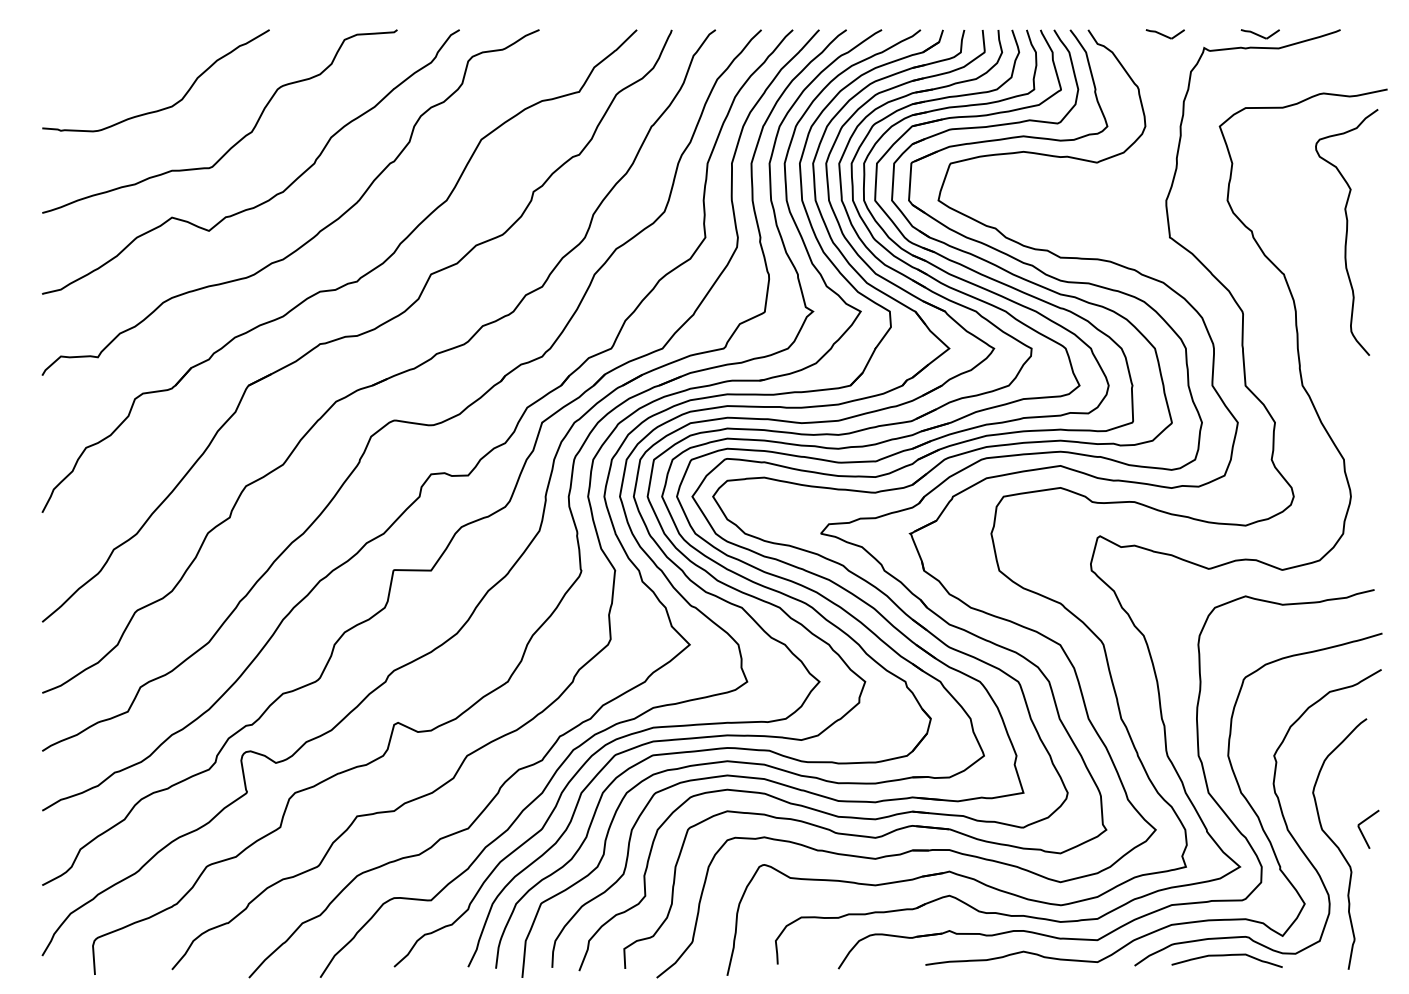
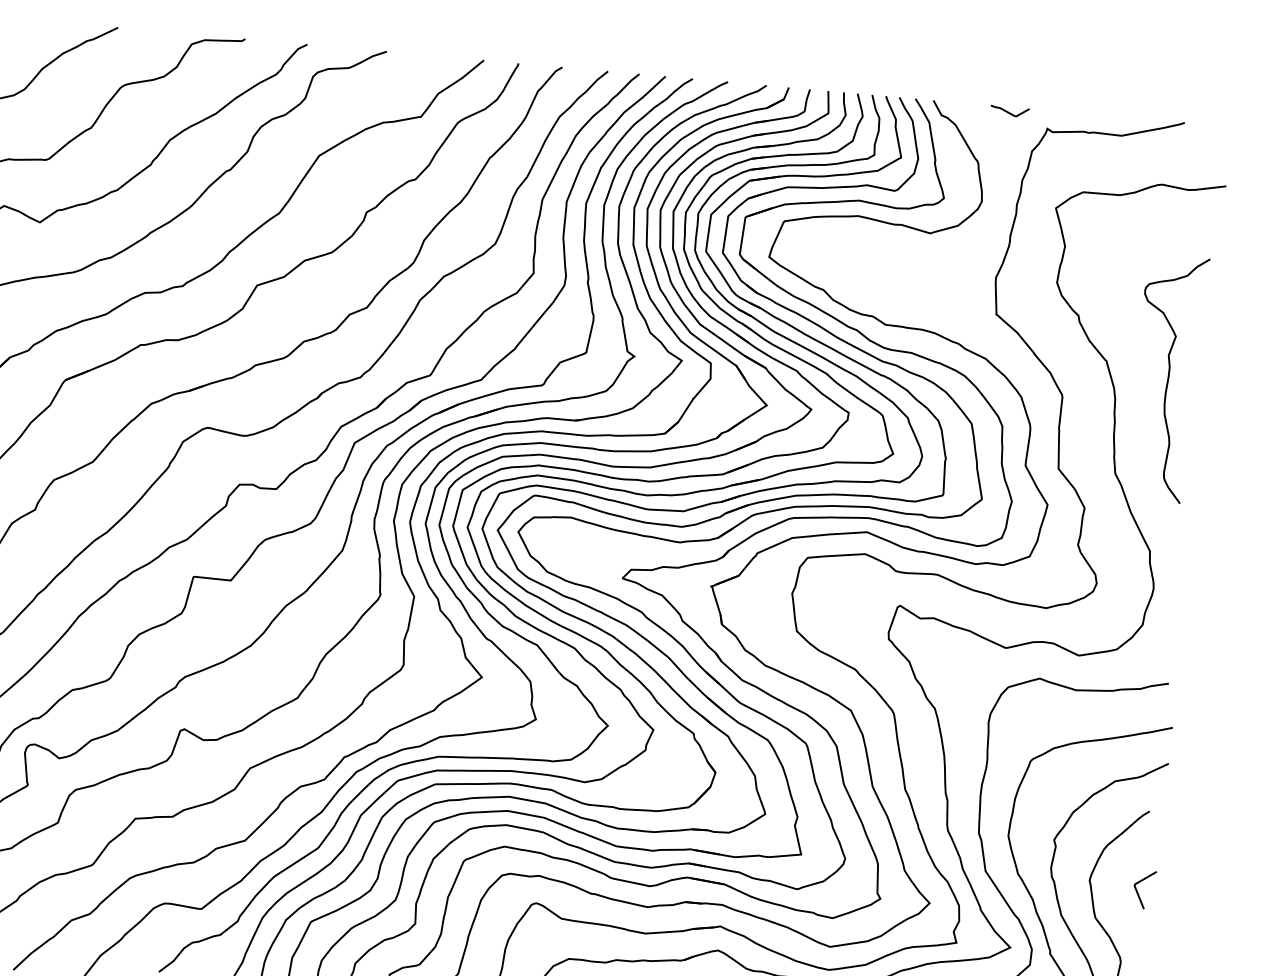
part: (1259, 34) -> (1103, 120), removed
curve: (1346, 232) -> (1167, 378), moved
line: (1362, 832) -> (1138, 892), moved

